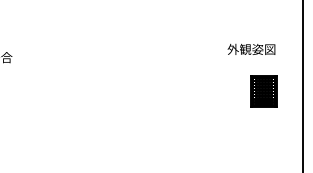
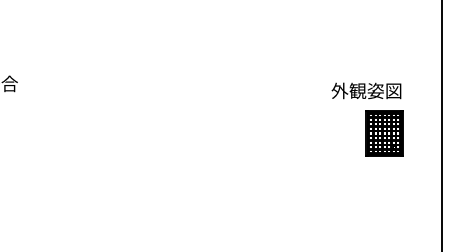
text: (251, 49) -> (366, 91), moved

